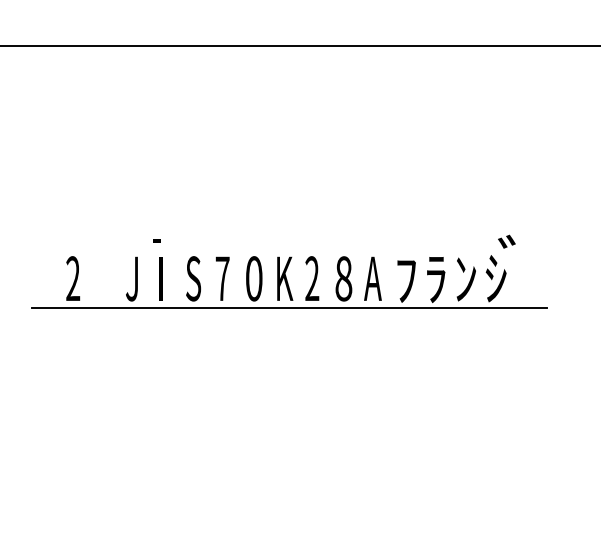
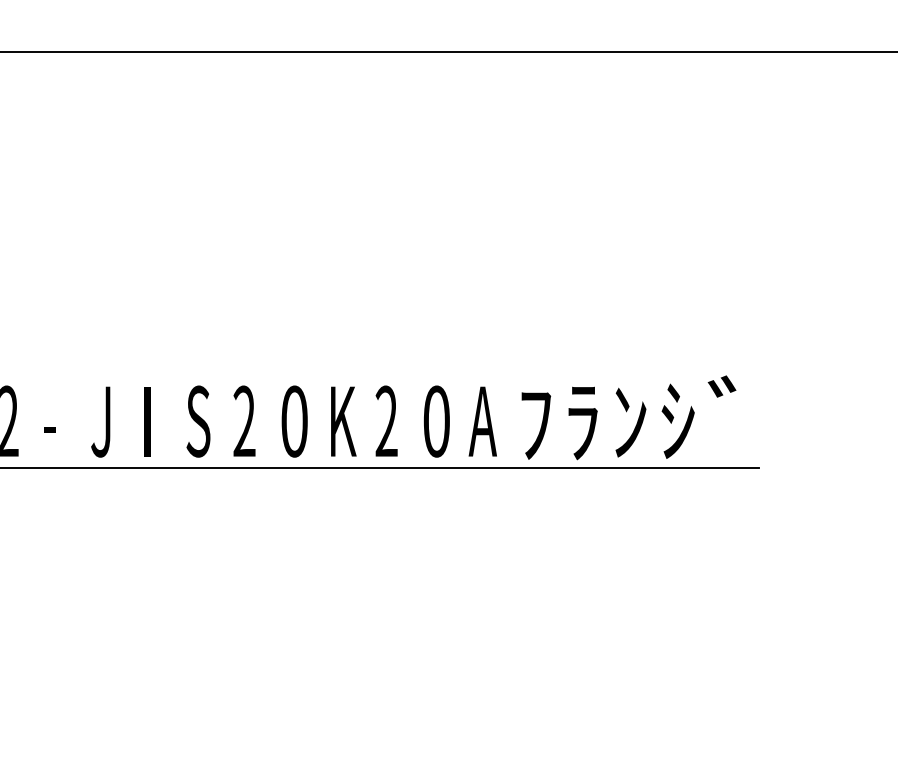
text: (156, 240) -> (49, 428), moved
text: (506, 241) -> (721, 386), moved
text: (222, 278) -> (244, 421), 7 -> 2
text: (343, 278) -> (436, 421), 8 -> 0

